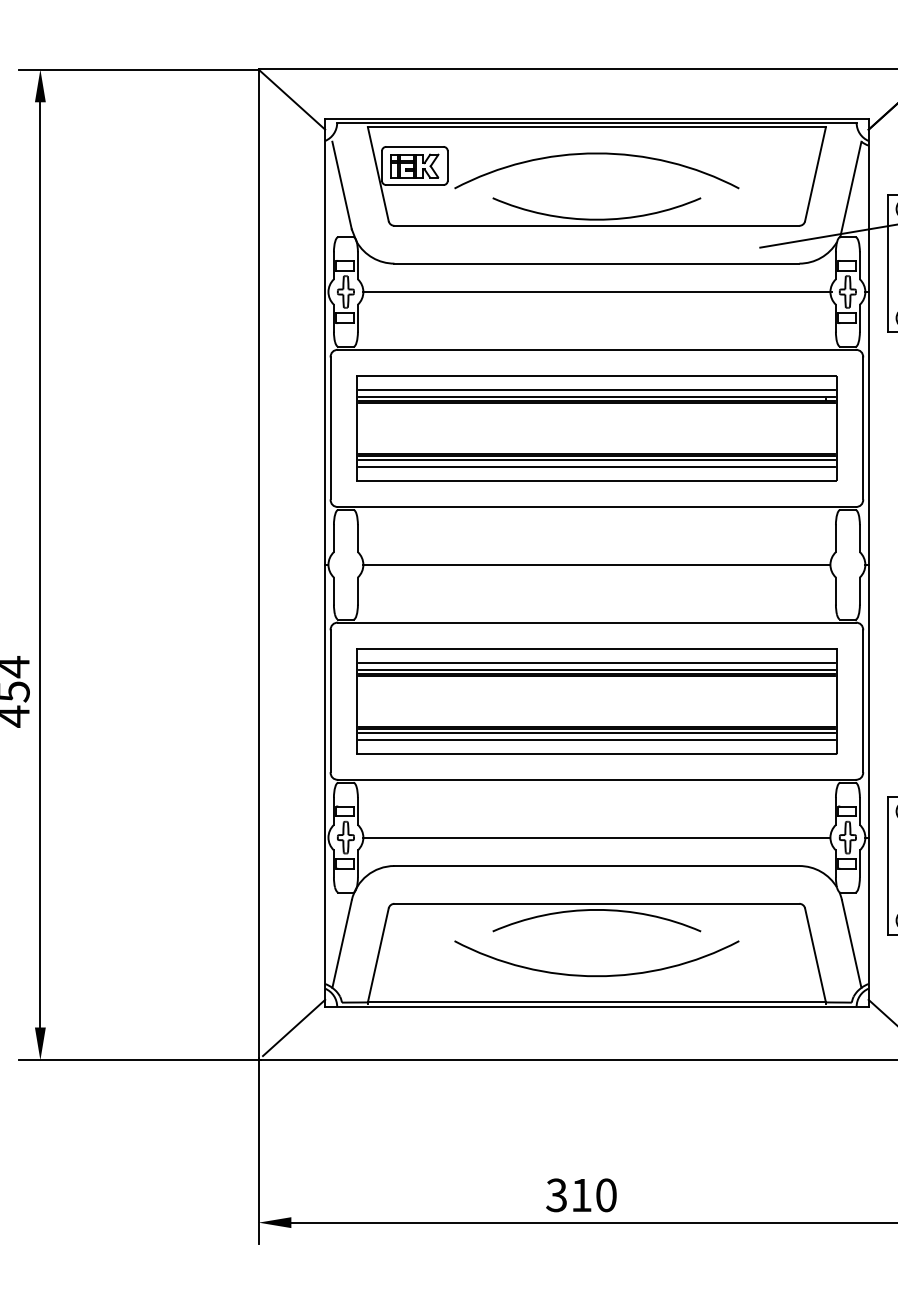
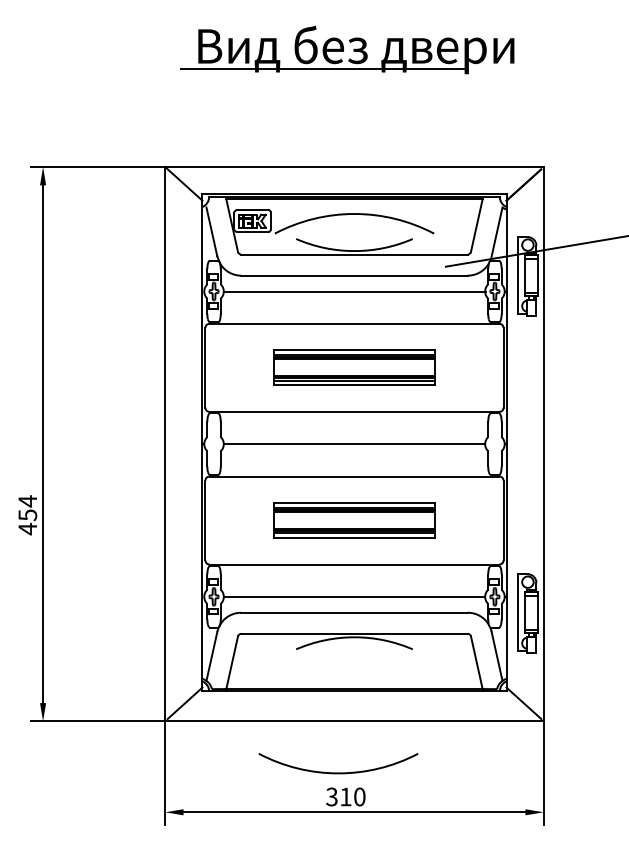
part: (596, 427) -> (354, 367), size x0.6
part: (596, 701) -> (354, 520), size x0.6
arc: (596, 974) -> (338, 772), moved

